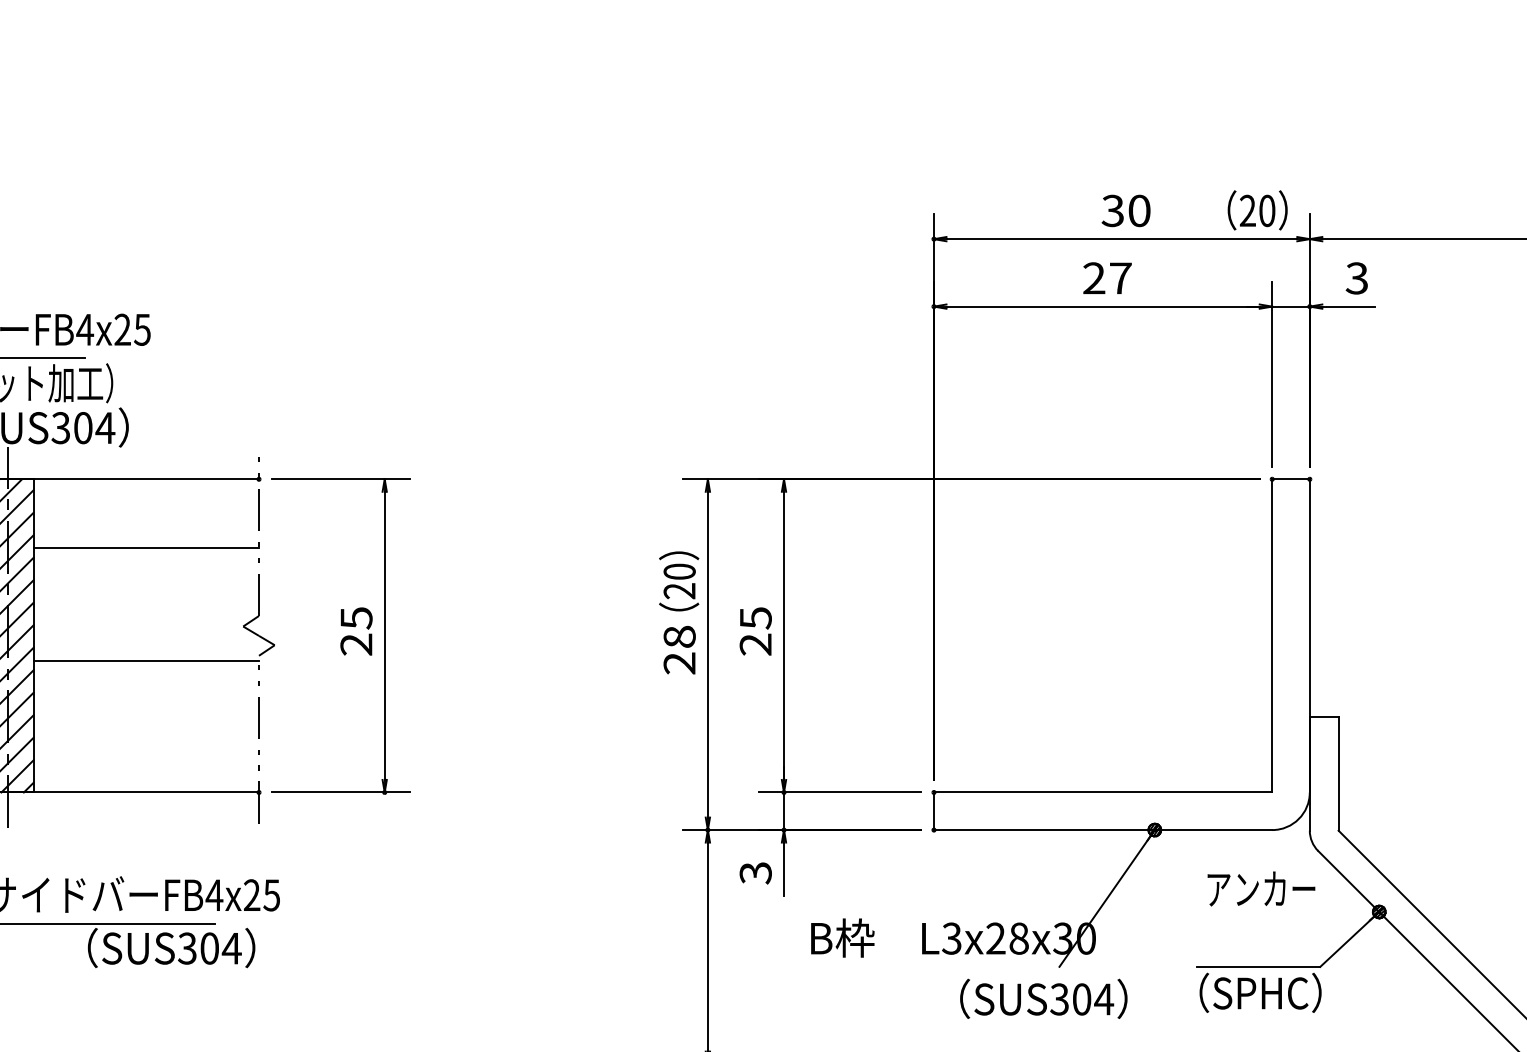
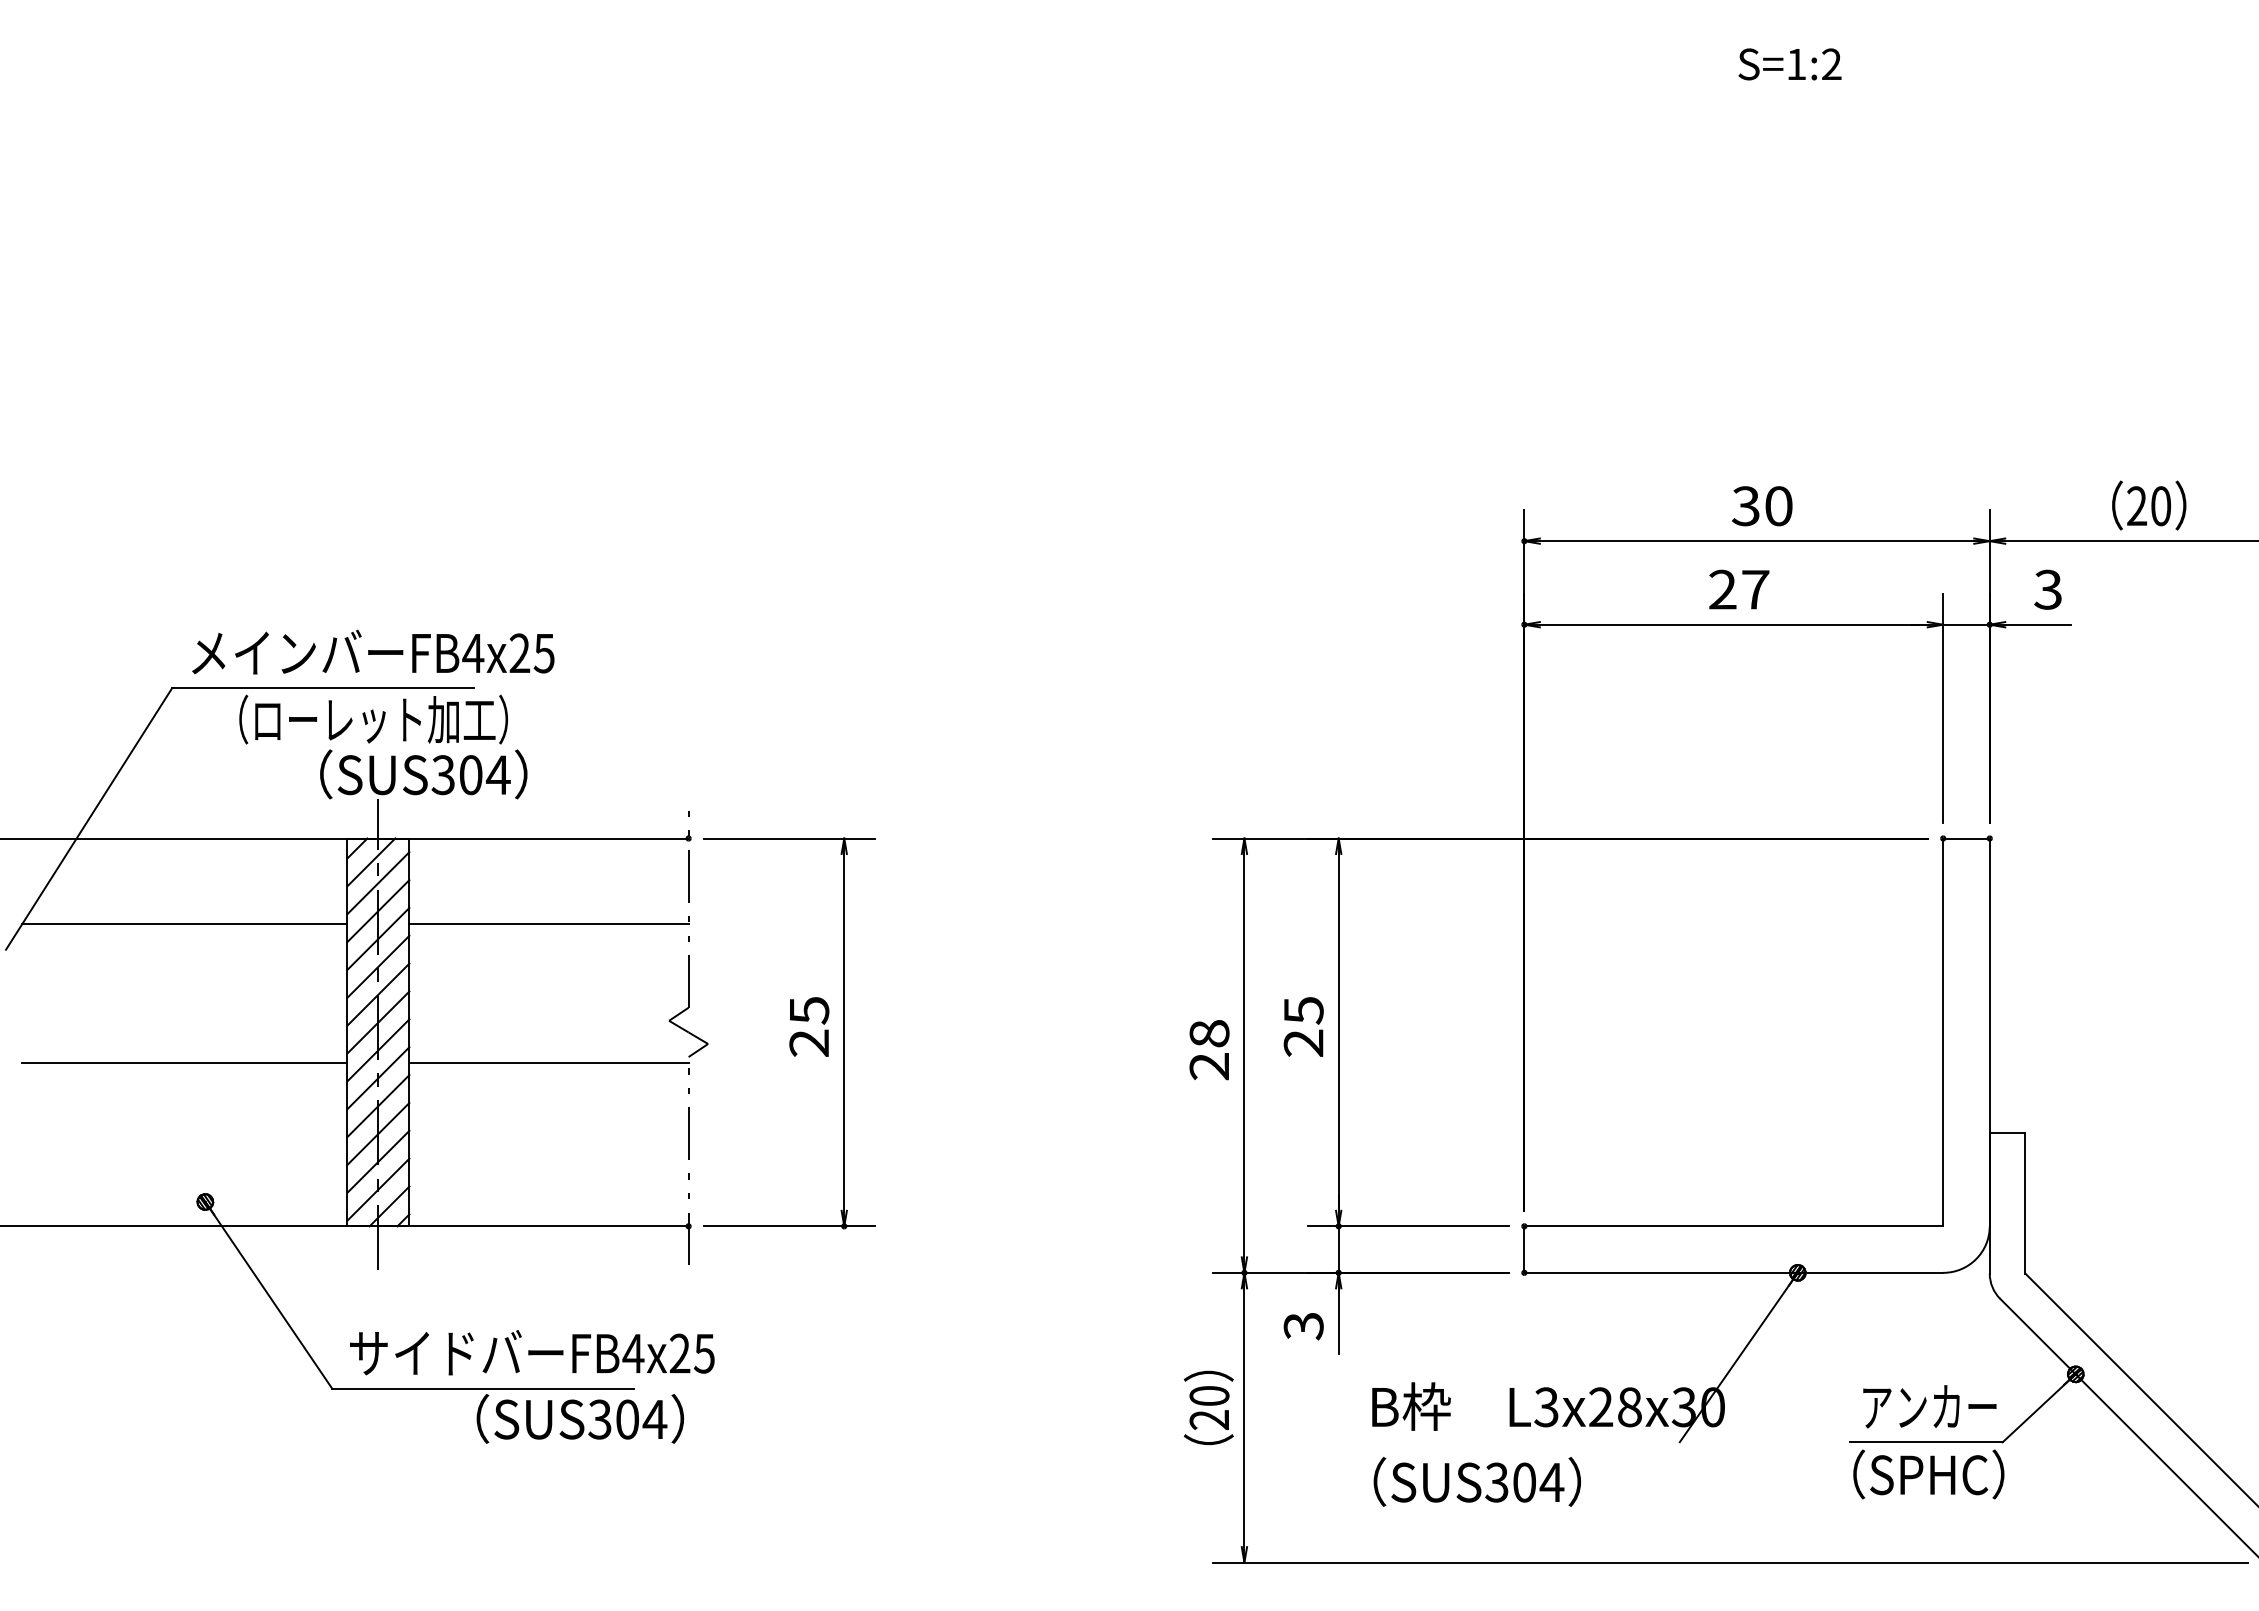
text: (1257, 210) -> (2149, 505), moved
text: (678, 581) -> (1208, 1407), moved
text: (1261, 888) -> (1929, 1406), moved
text: (1043, 998) -> (1476, 1481), moved

